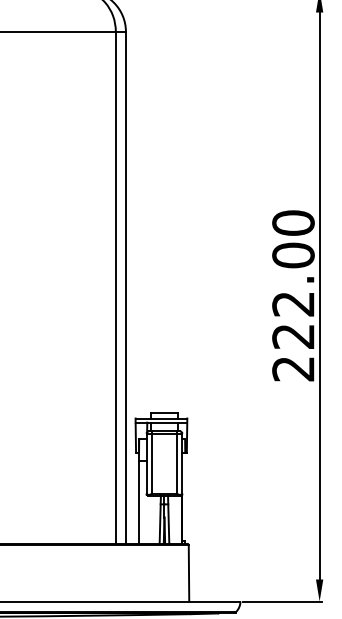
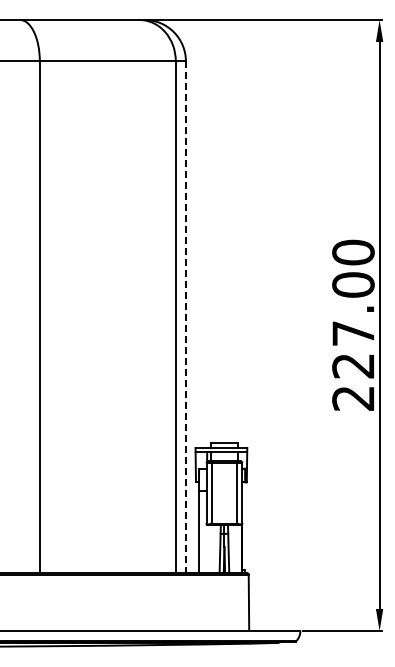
line: (125, 288) -> (185, 317), solid -> dashed
text: (293, 304) -> (353, 333), 222.00 -> 227.00

